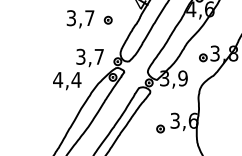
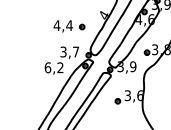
text: (79, 18) -> (62, 25), 3,7 -> 4,4
text: (66, 79) -> (53, 67), 4,4 -> 6,2

